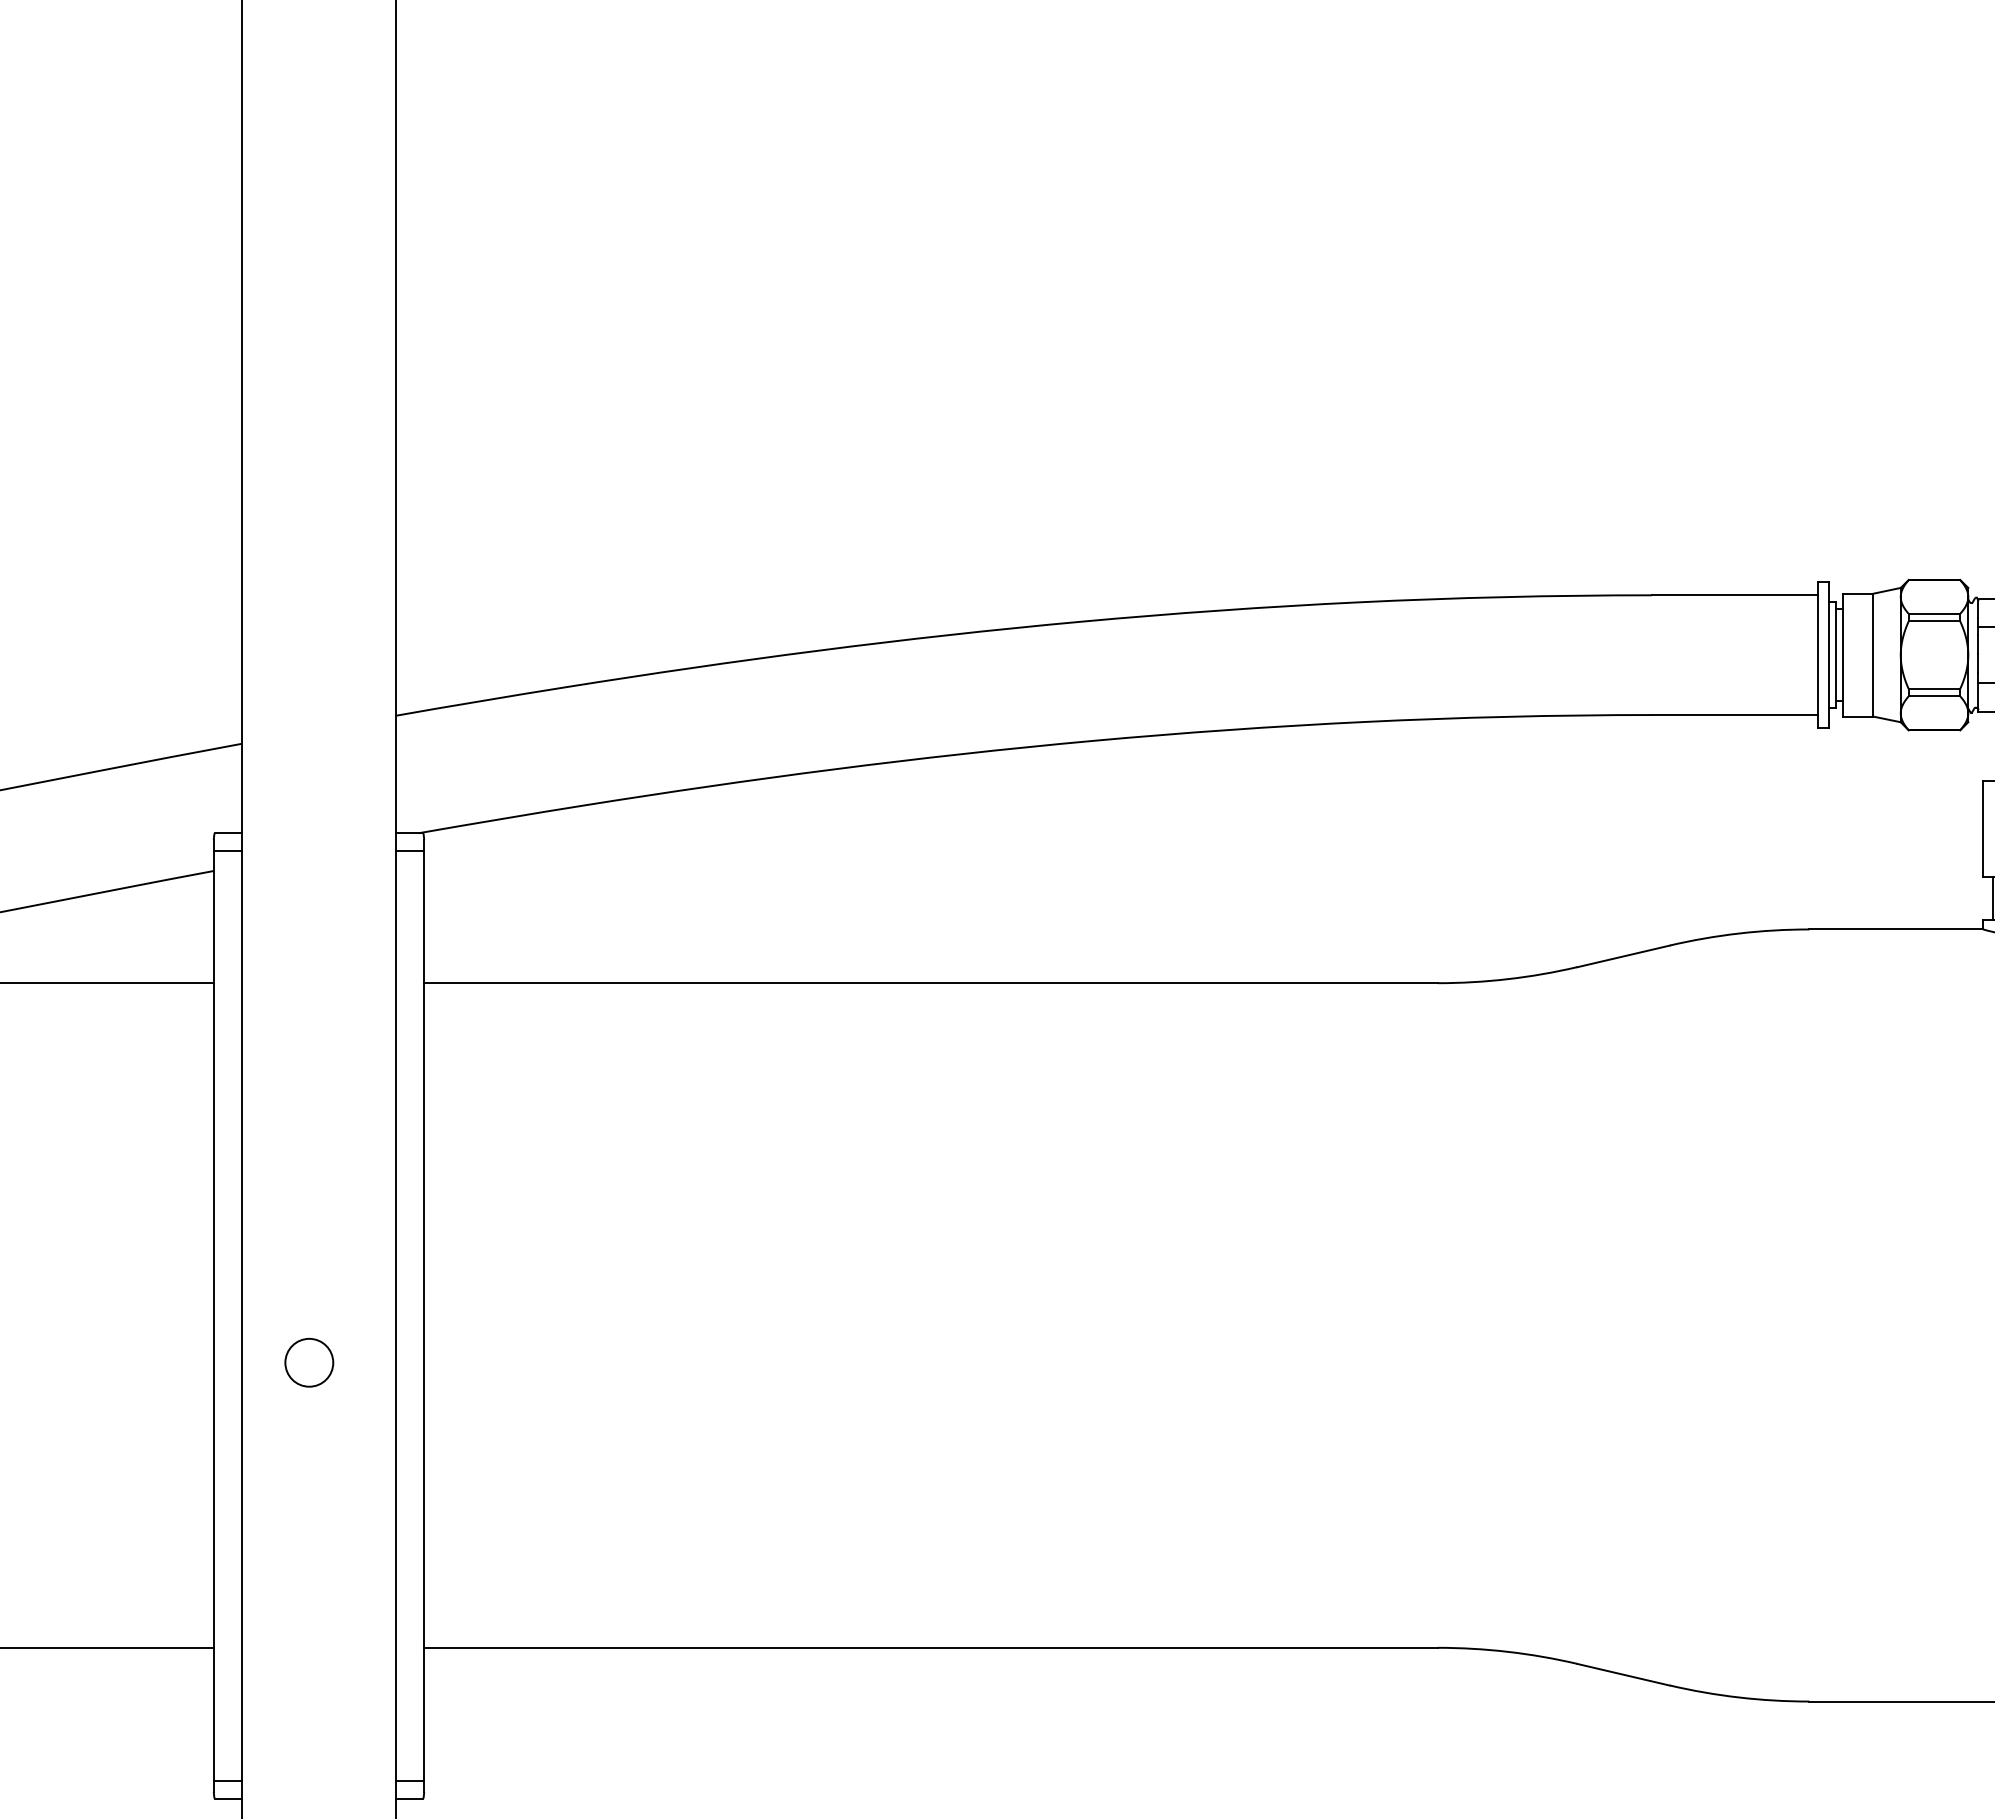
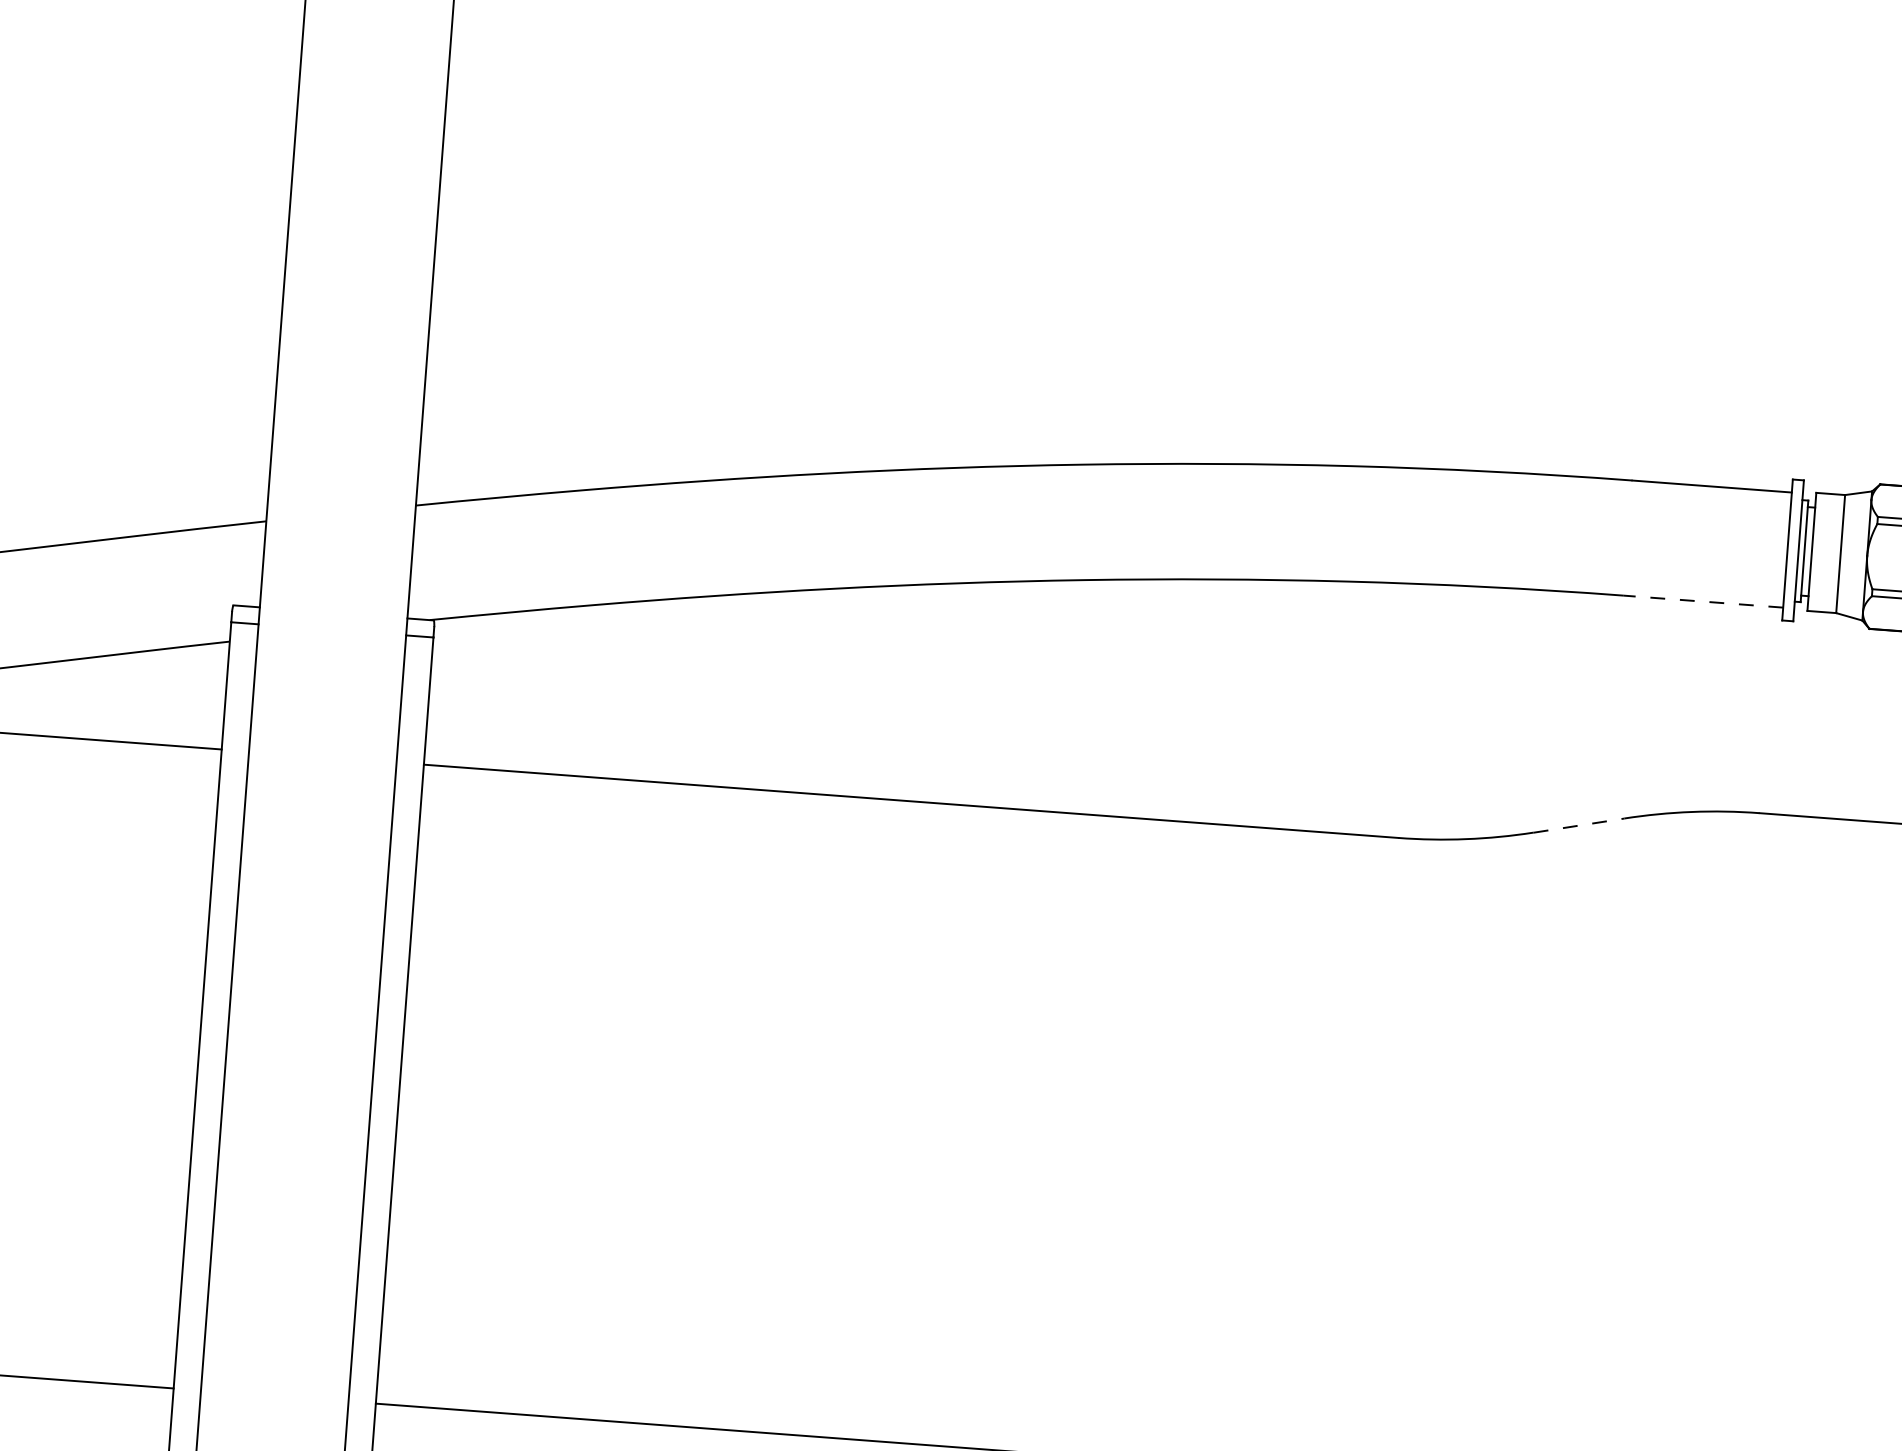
line: (1734, 715) -> (1703, 602), solid -> dashed
line: (1623, 956) -> (1578, 825), solid -> dashed
circle: (309, 1362) -> (286, 1121), removed

